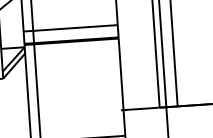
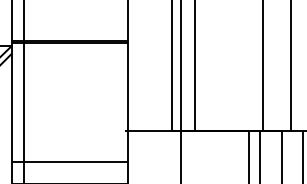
line: (71, 28) -> (70, 26), removed

